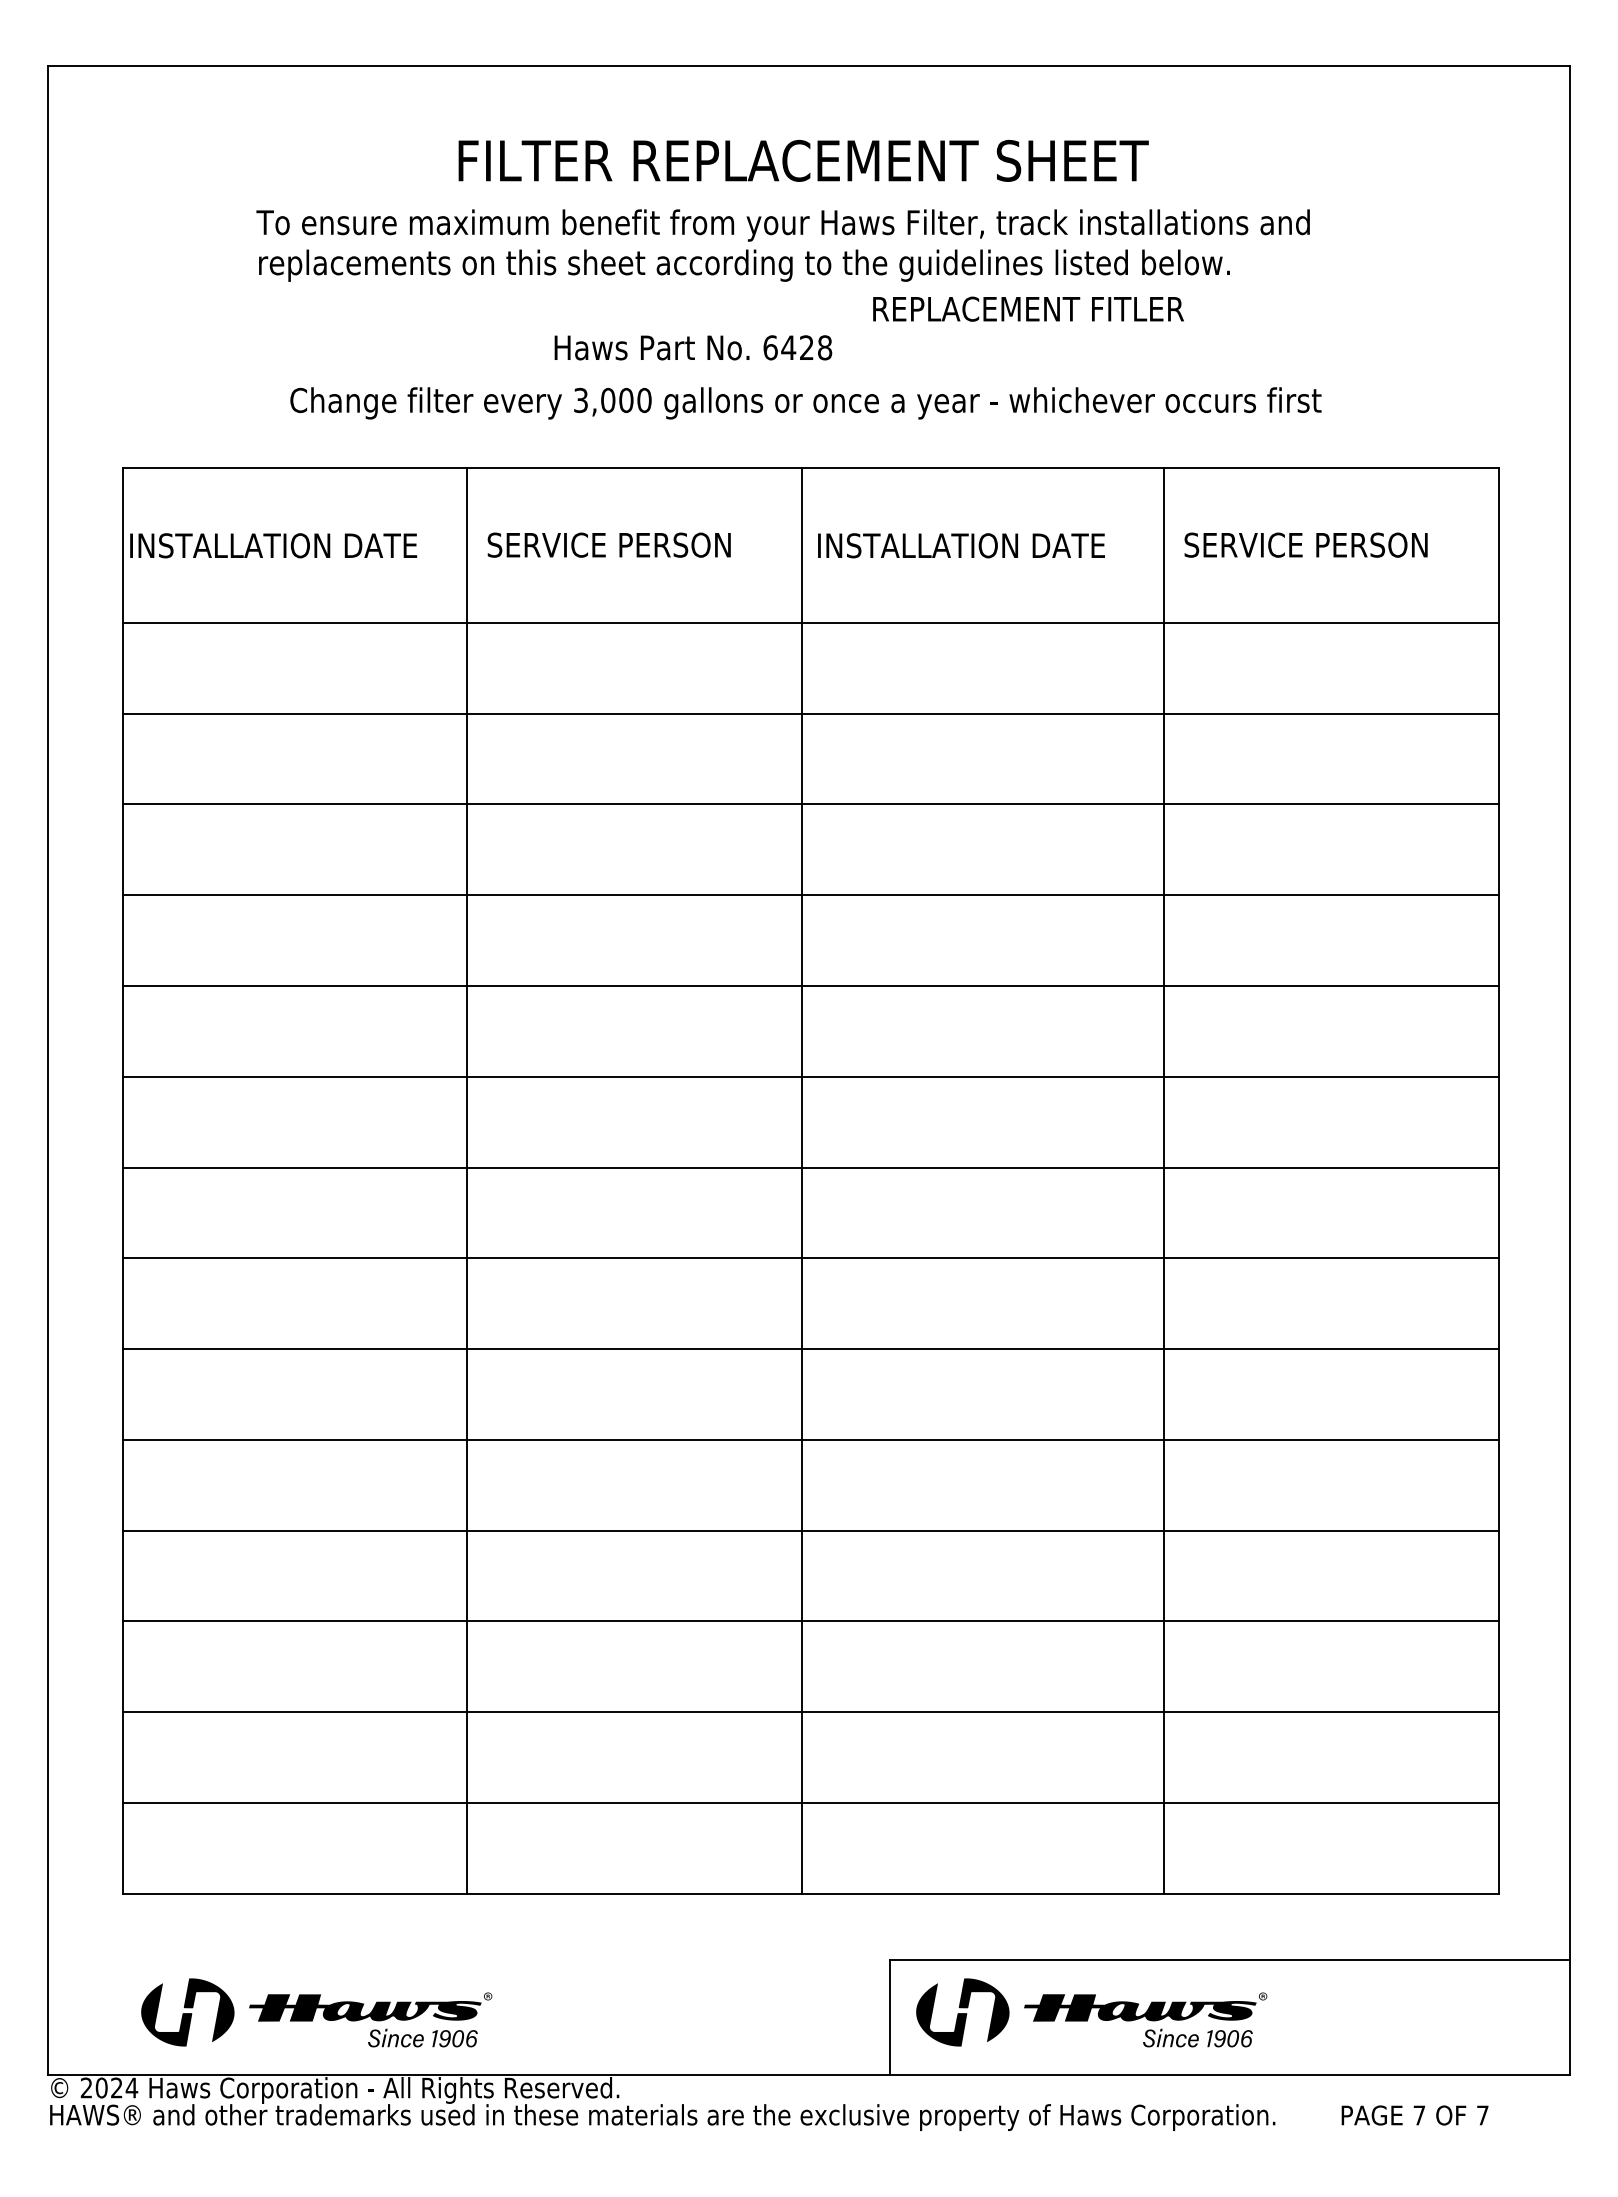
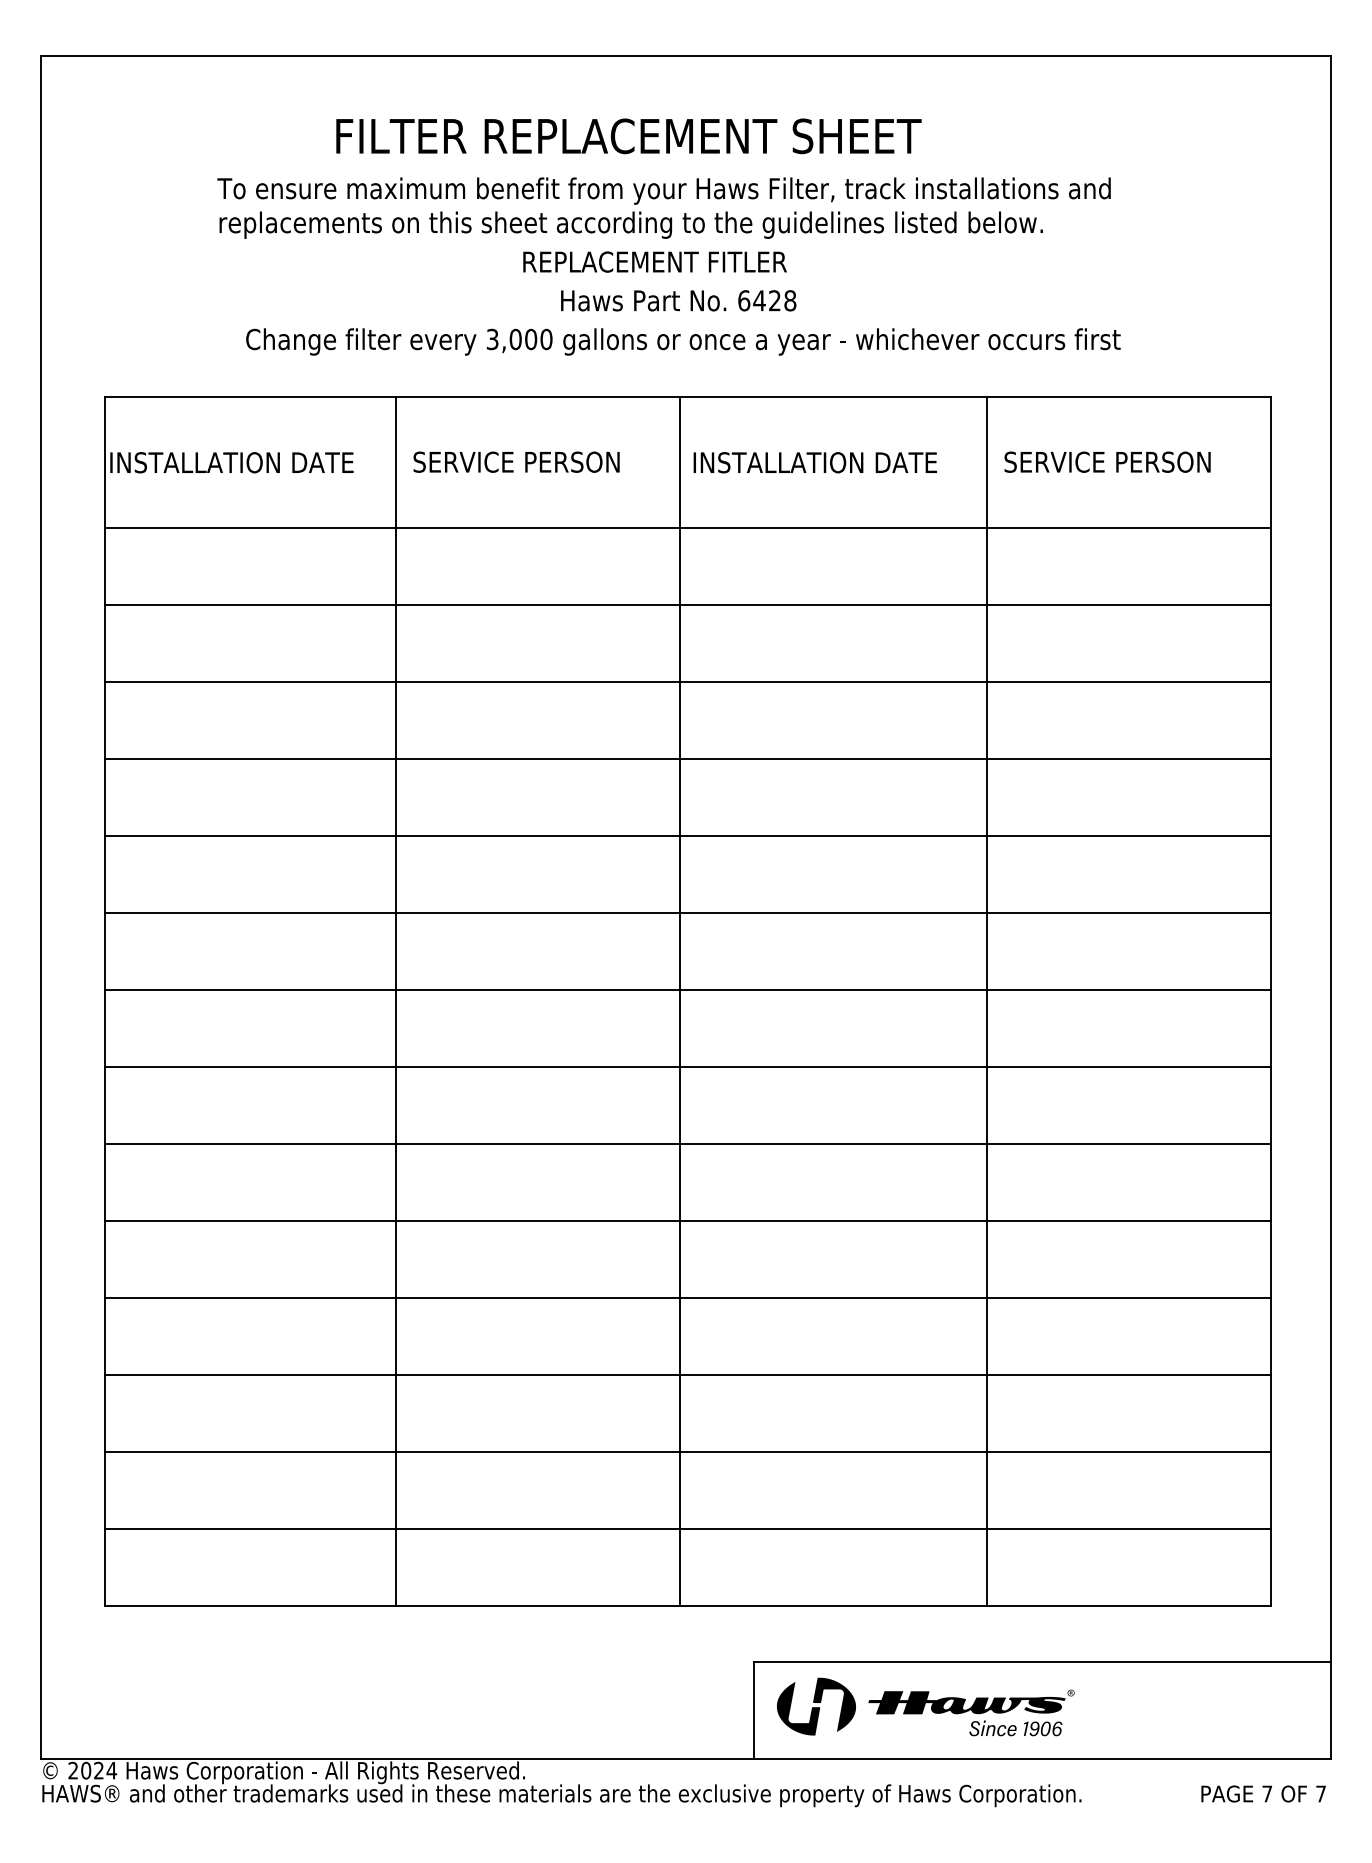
text: (803, 160) -> (628, 135), moved
text: (1028, 308) -> (655, 261), moved
text: (693, 347) -> (678, 300), moved
part: (316, 2012) -> (268, 1706), removed
text: (1414, 2115) -> (1263, 1794), moved

